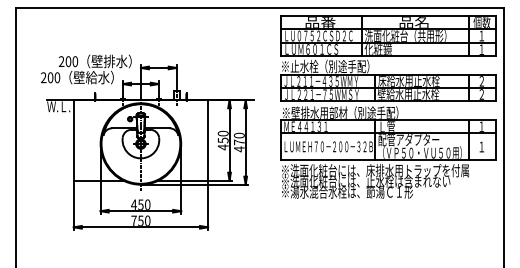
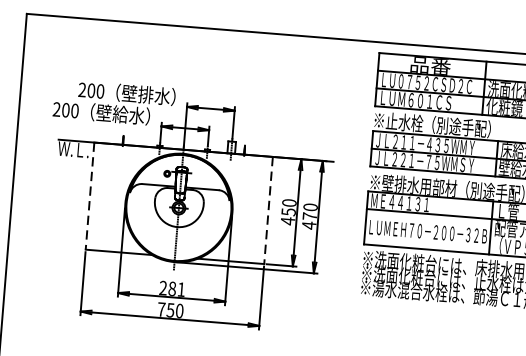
line: (73, 140) -> (89, 196), solid -> dashed
line: (208, 140) -> (269, 210), solid -> dashed
text: (140, 204) -> (171, 288), 450 -> 281

